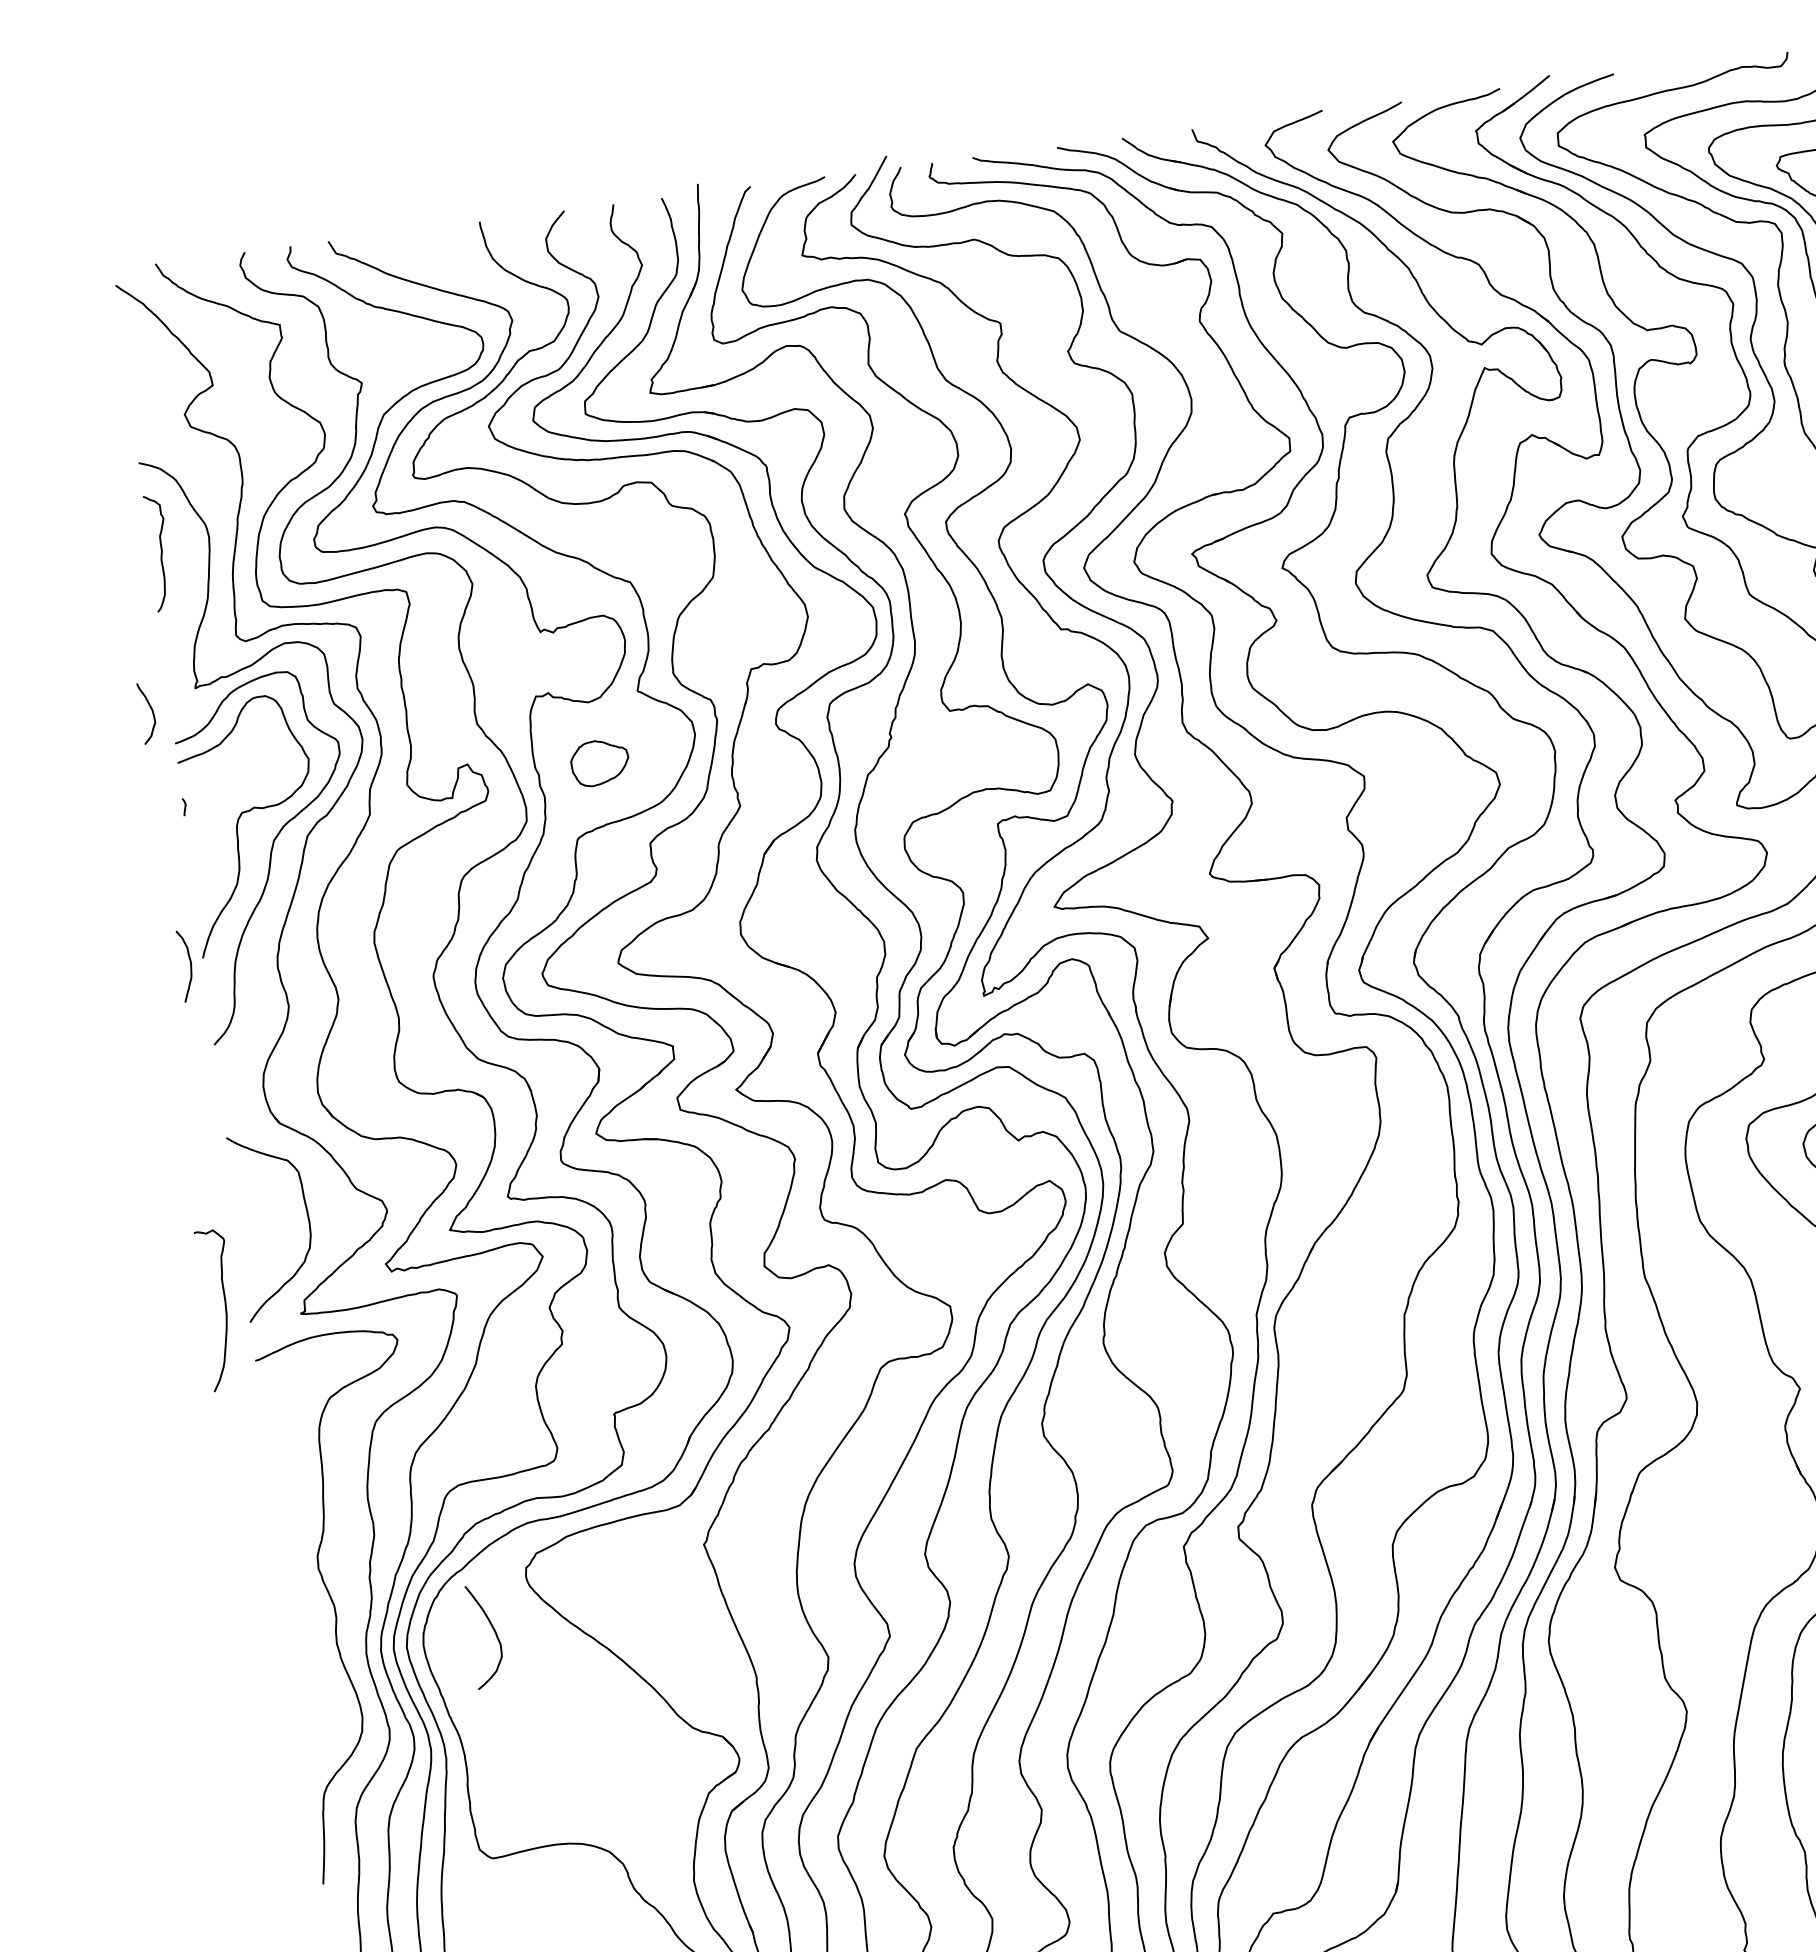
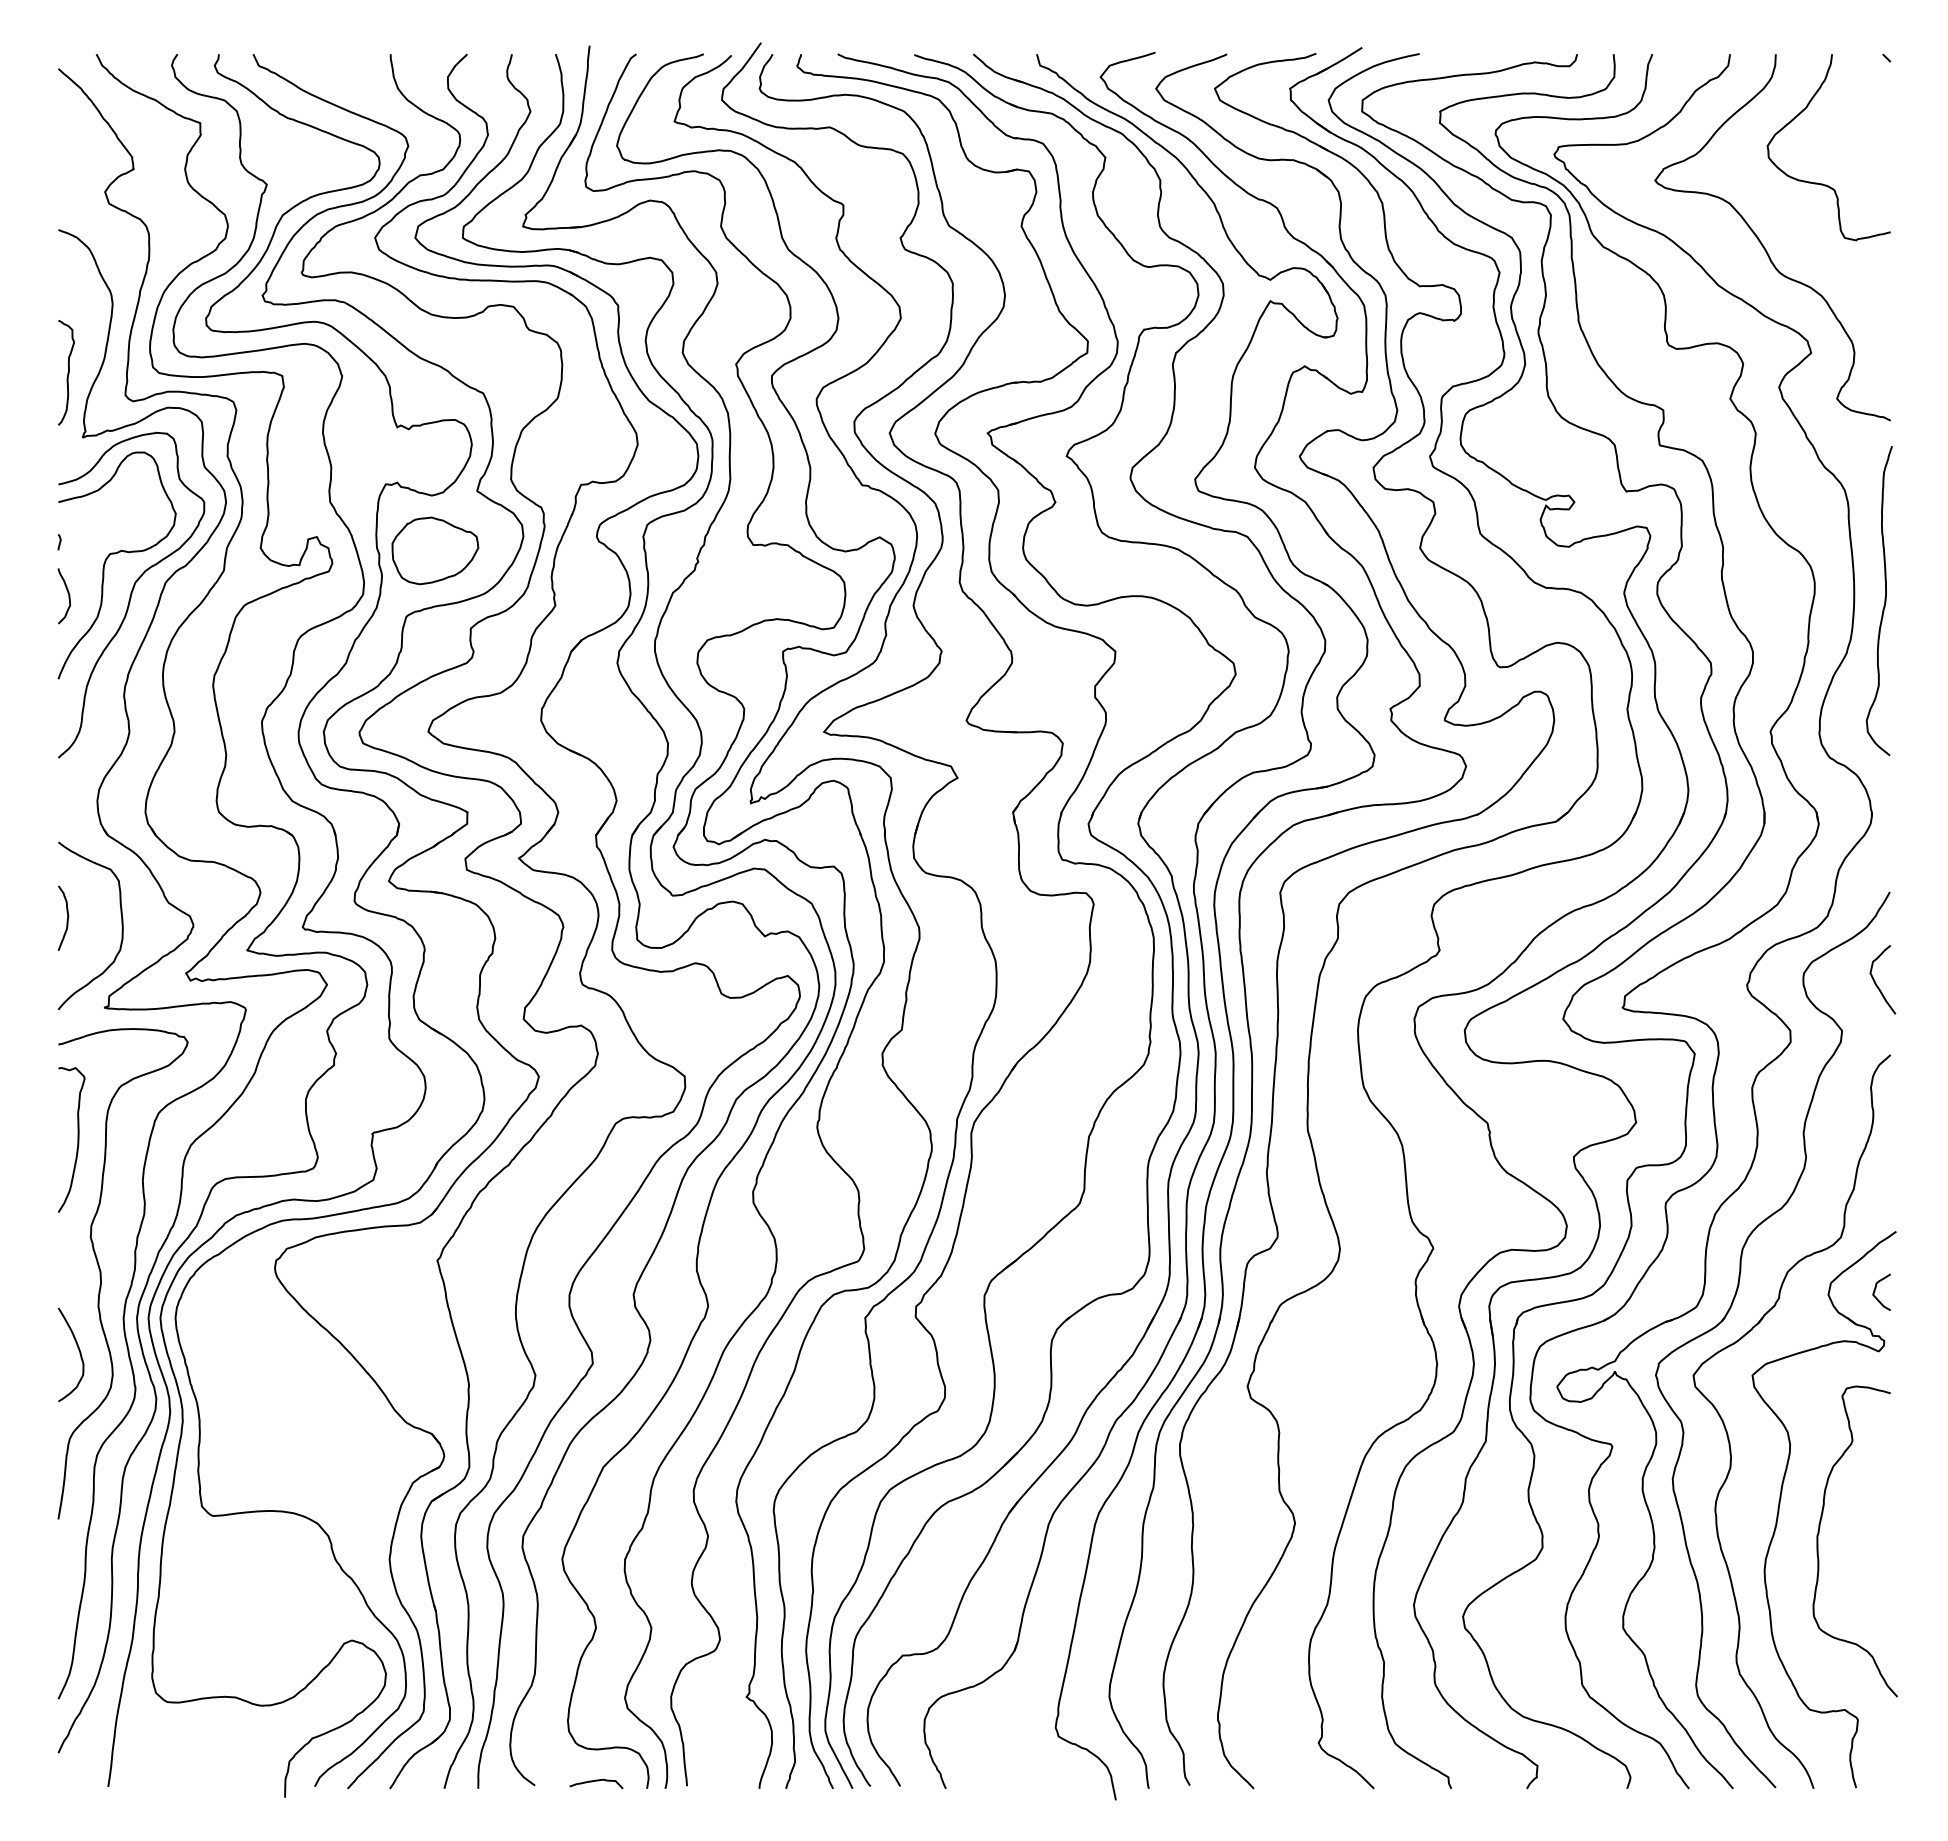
curve: (160, 552) -> (67, 372), moved
curve: (152, 712) -> (68, 596), moved
part: (600, 762) -> (435, 550), size x1.67
curve: (190, 964) -> (67, 917), moved
curve: (225, 1308) -> (77, 1139), moved
curve: (493, 1630) -> (78, 1350), moved

